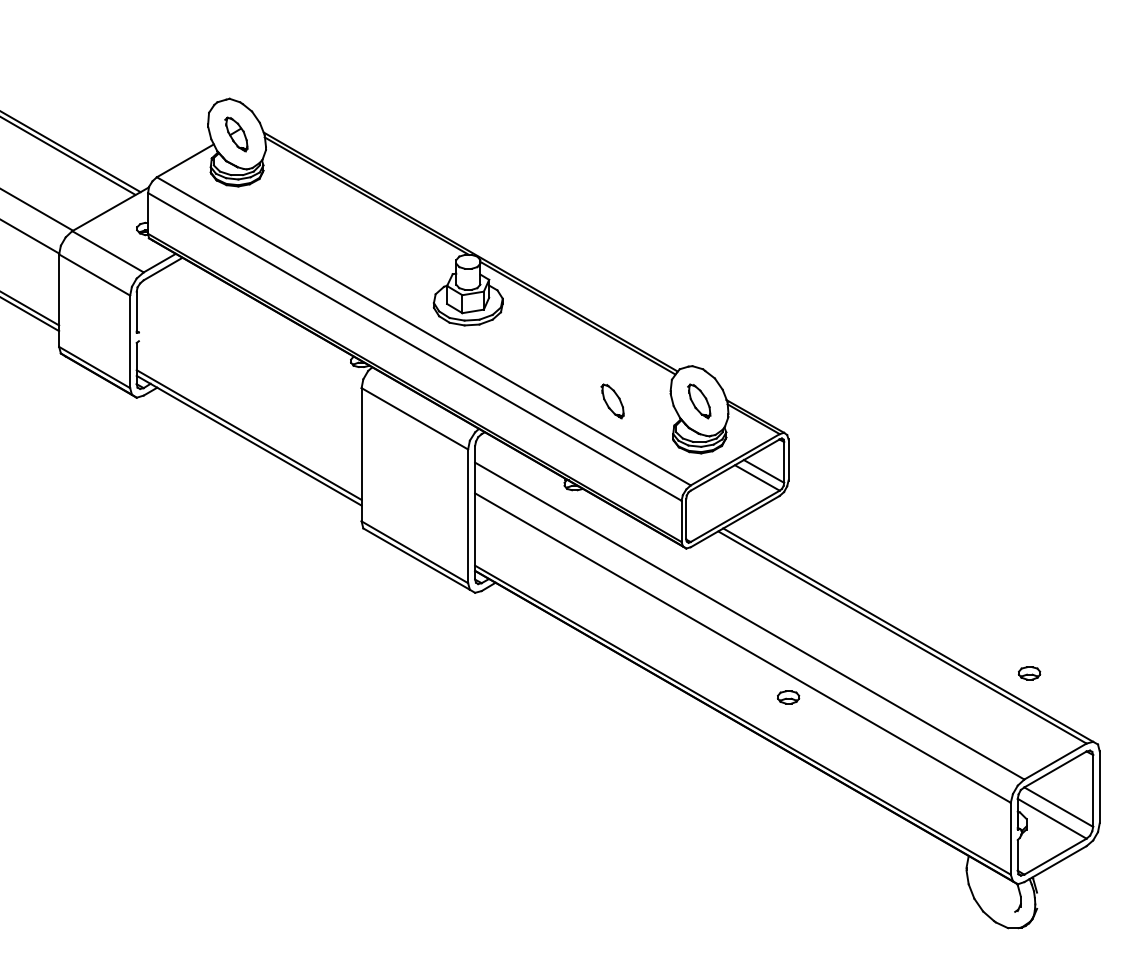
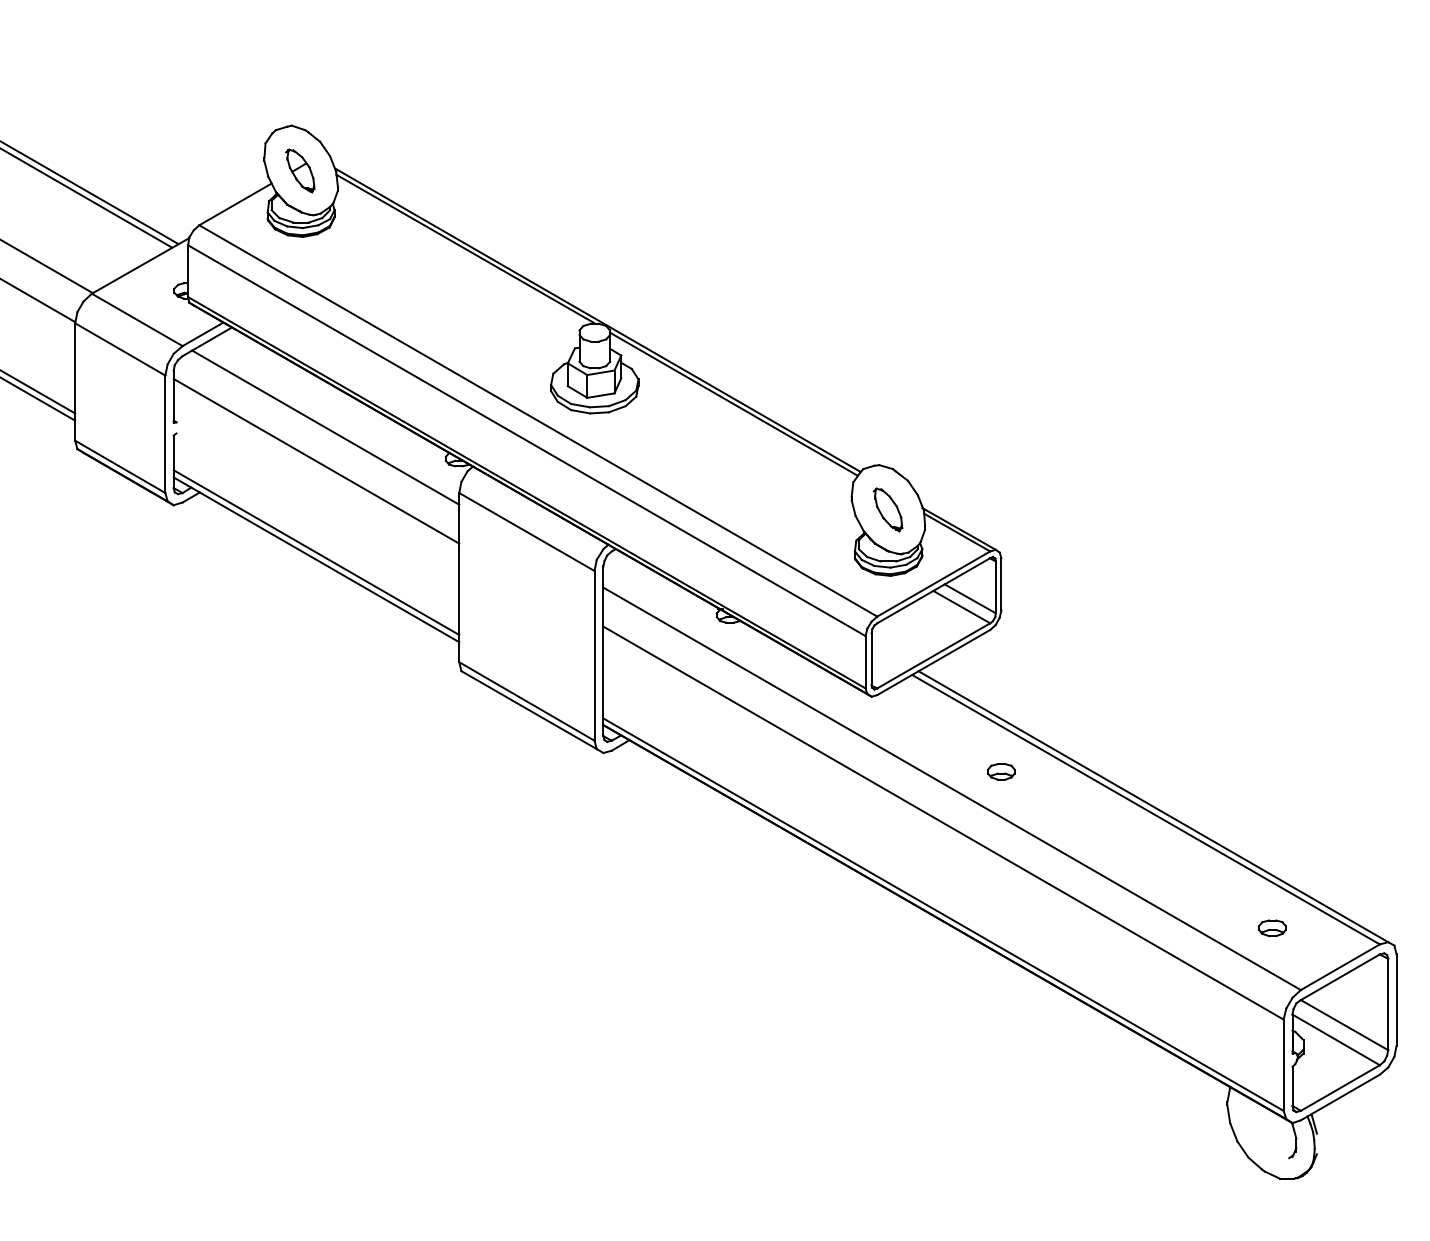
line: (256, 336) -> (325, 427), added
line: (249, 362) -> (316, 460), added
part: (612, 401) -> (777, 509), removed
part: (1029, 673) -> (1272, 928), moved
part: (788, 697) -> (1001, 771), moved

